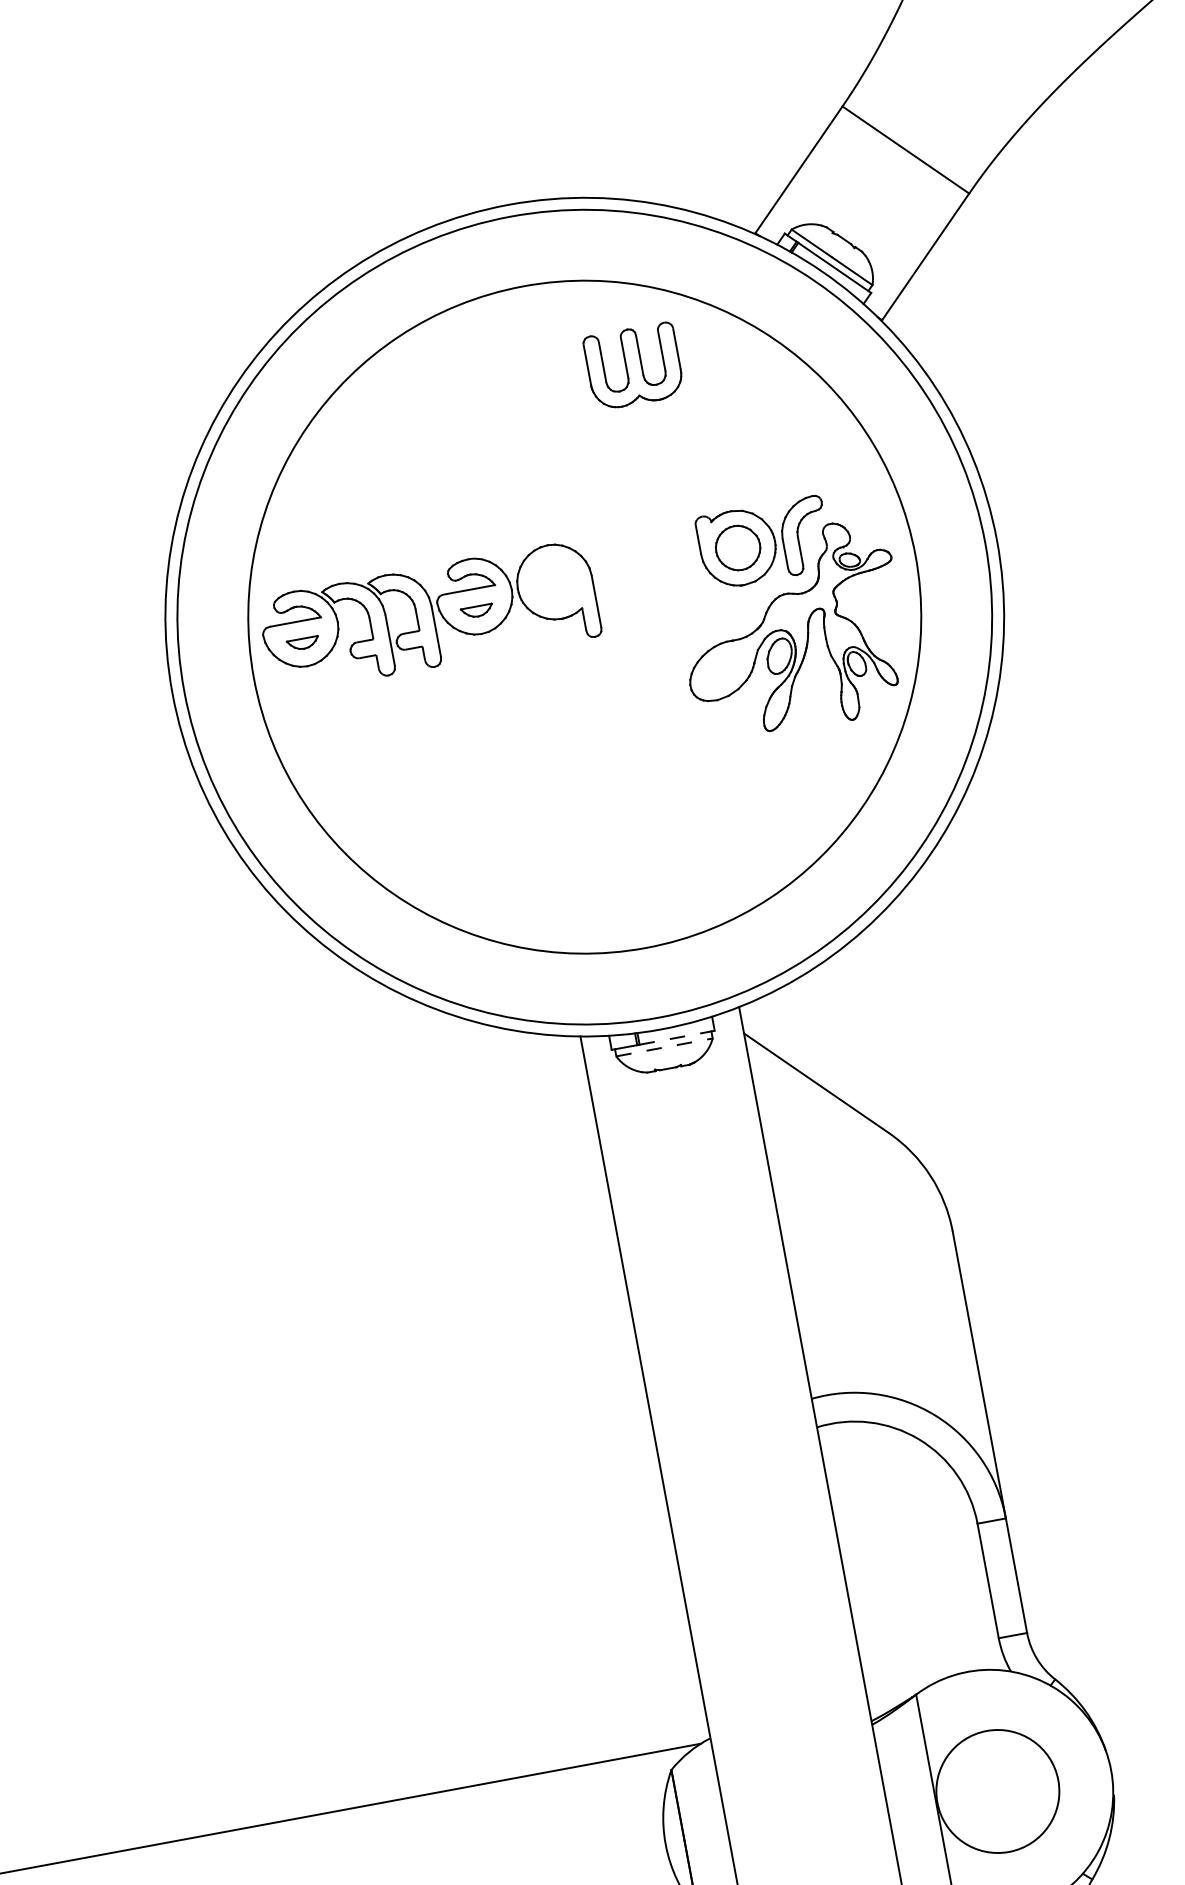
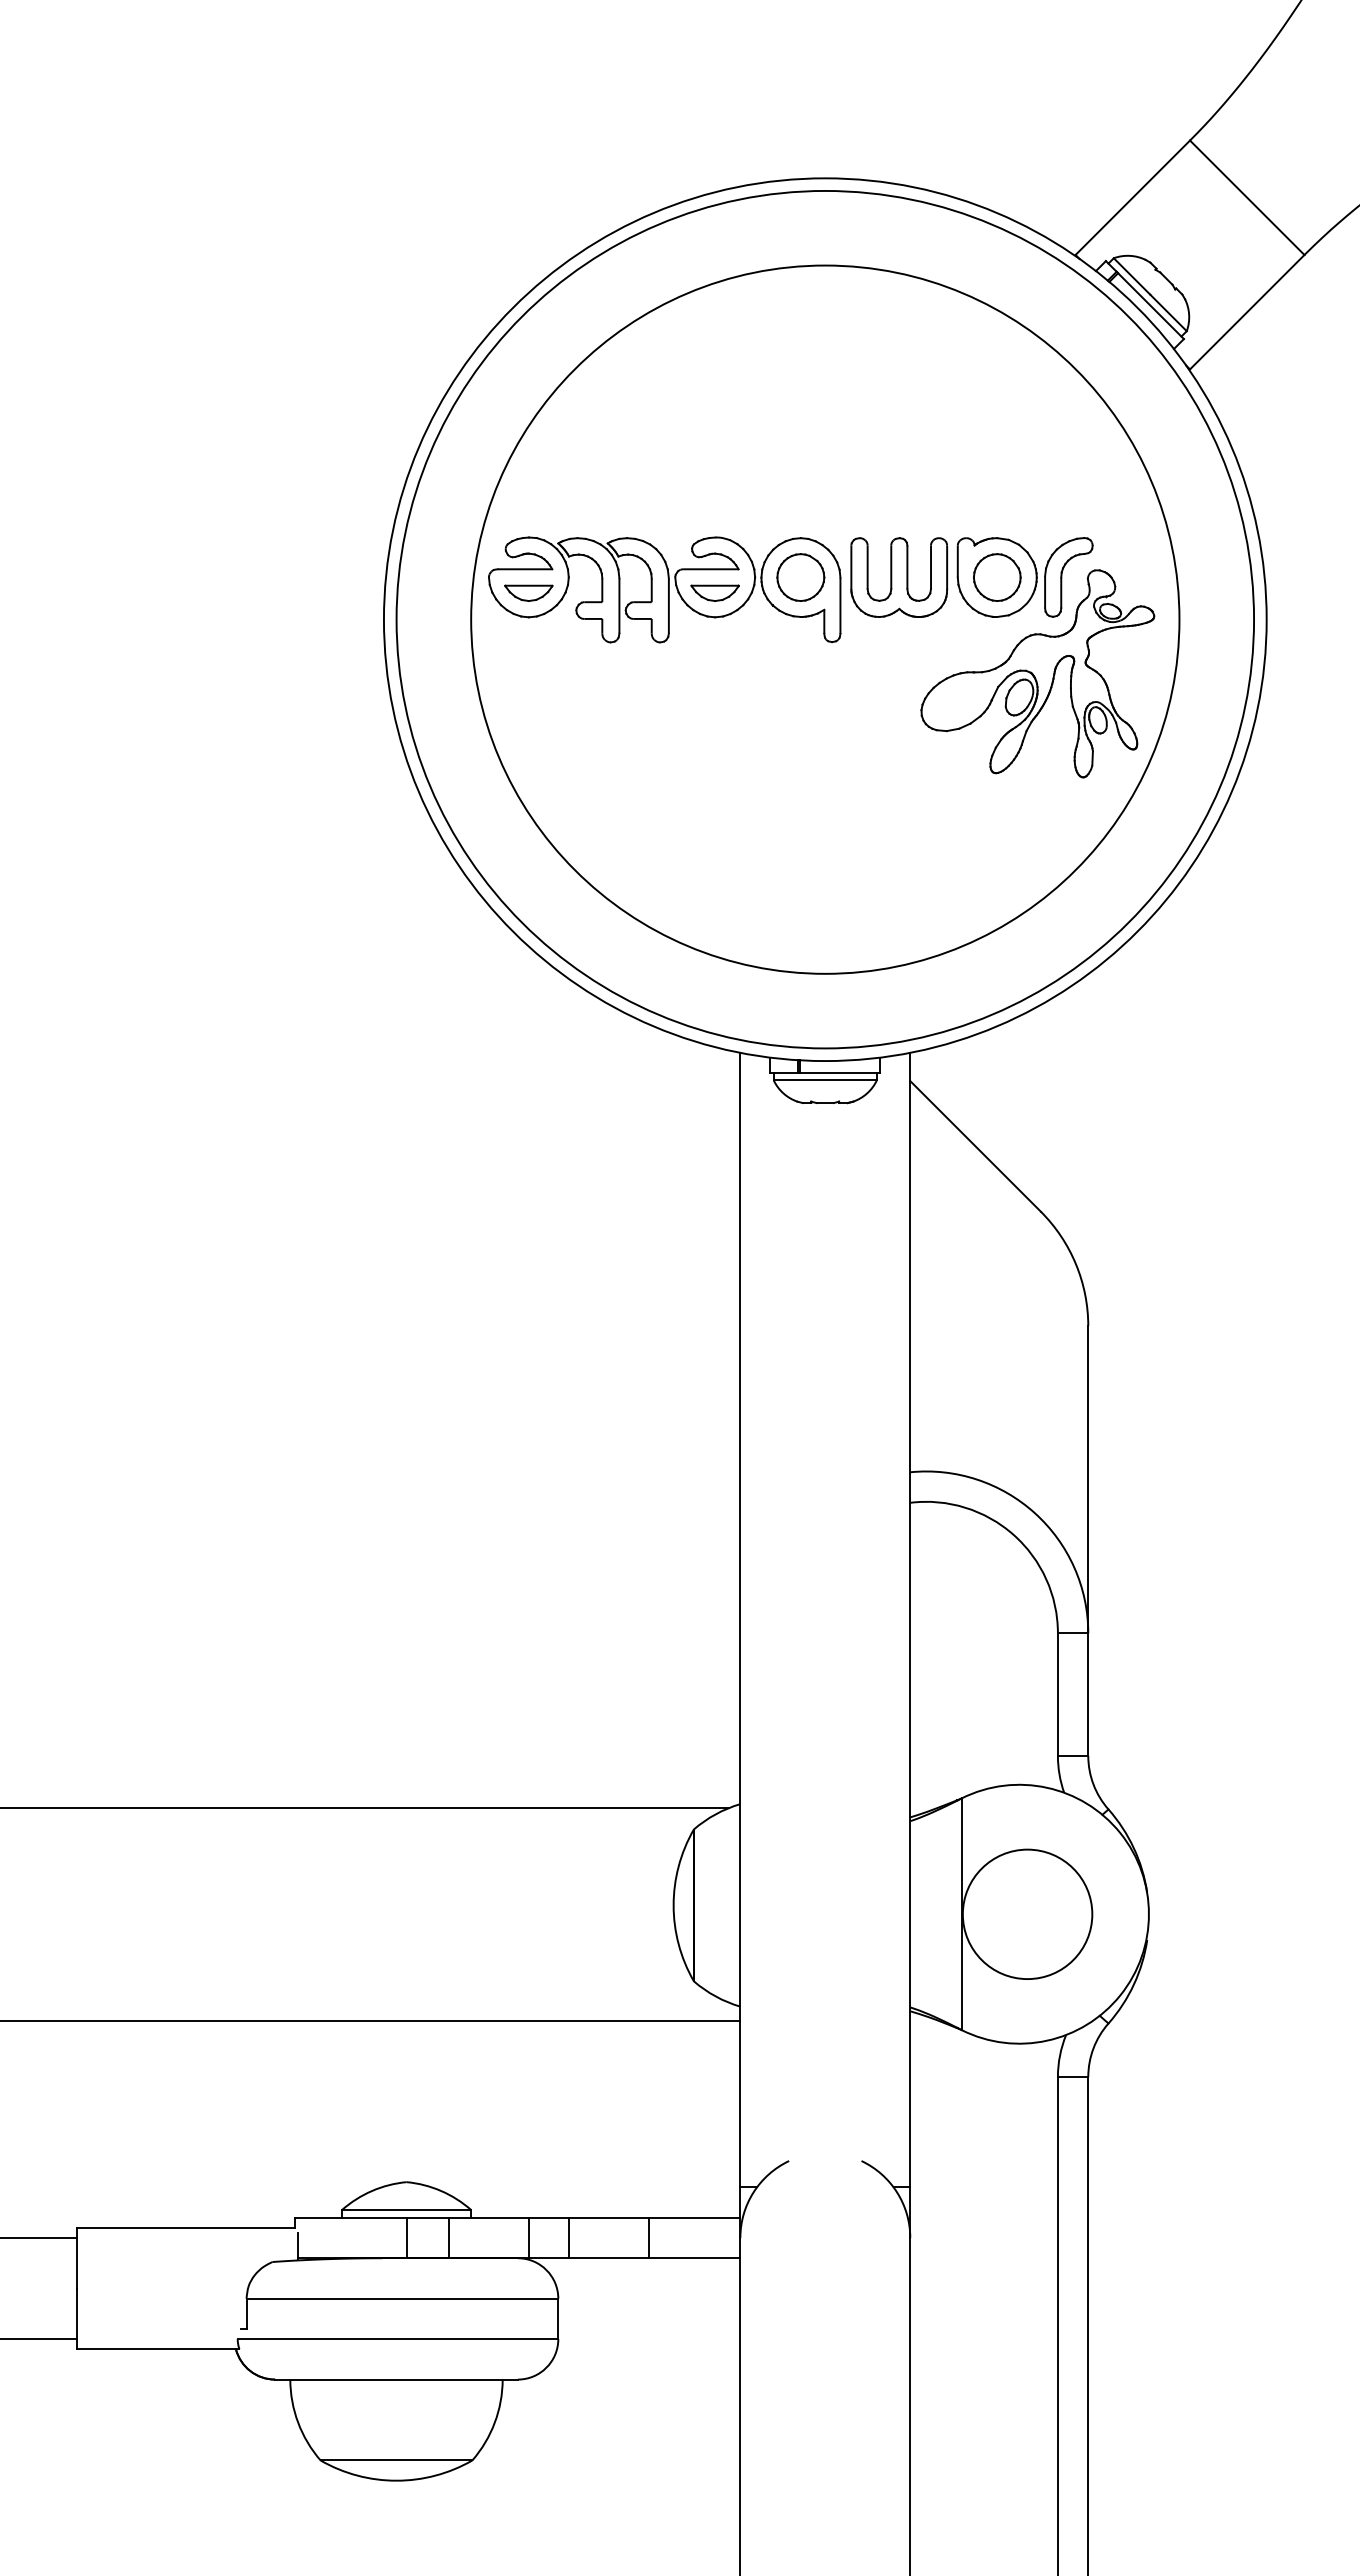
part: (634, 366) -> (899, 577), moved
part: (554, 582) -> (800, 577), added
part: (476, 610) -> (714, 592), size x1.43
part: (302, 643) -> (528, 592), size x1.43
line: (677, 1037) -> (840, 1072), dashed -> solid
line: (664, 1047) -> (825, 1080), dashed -> solid

